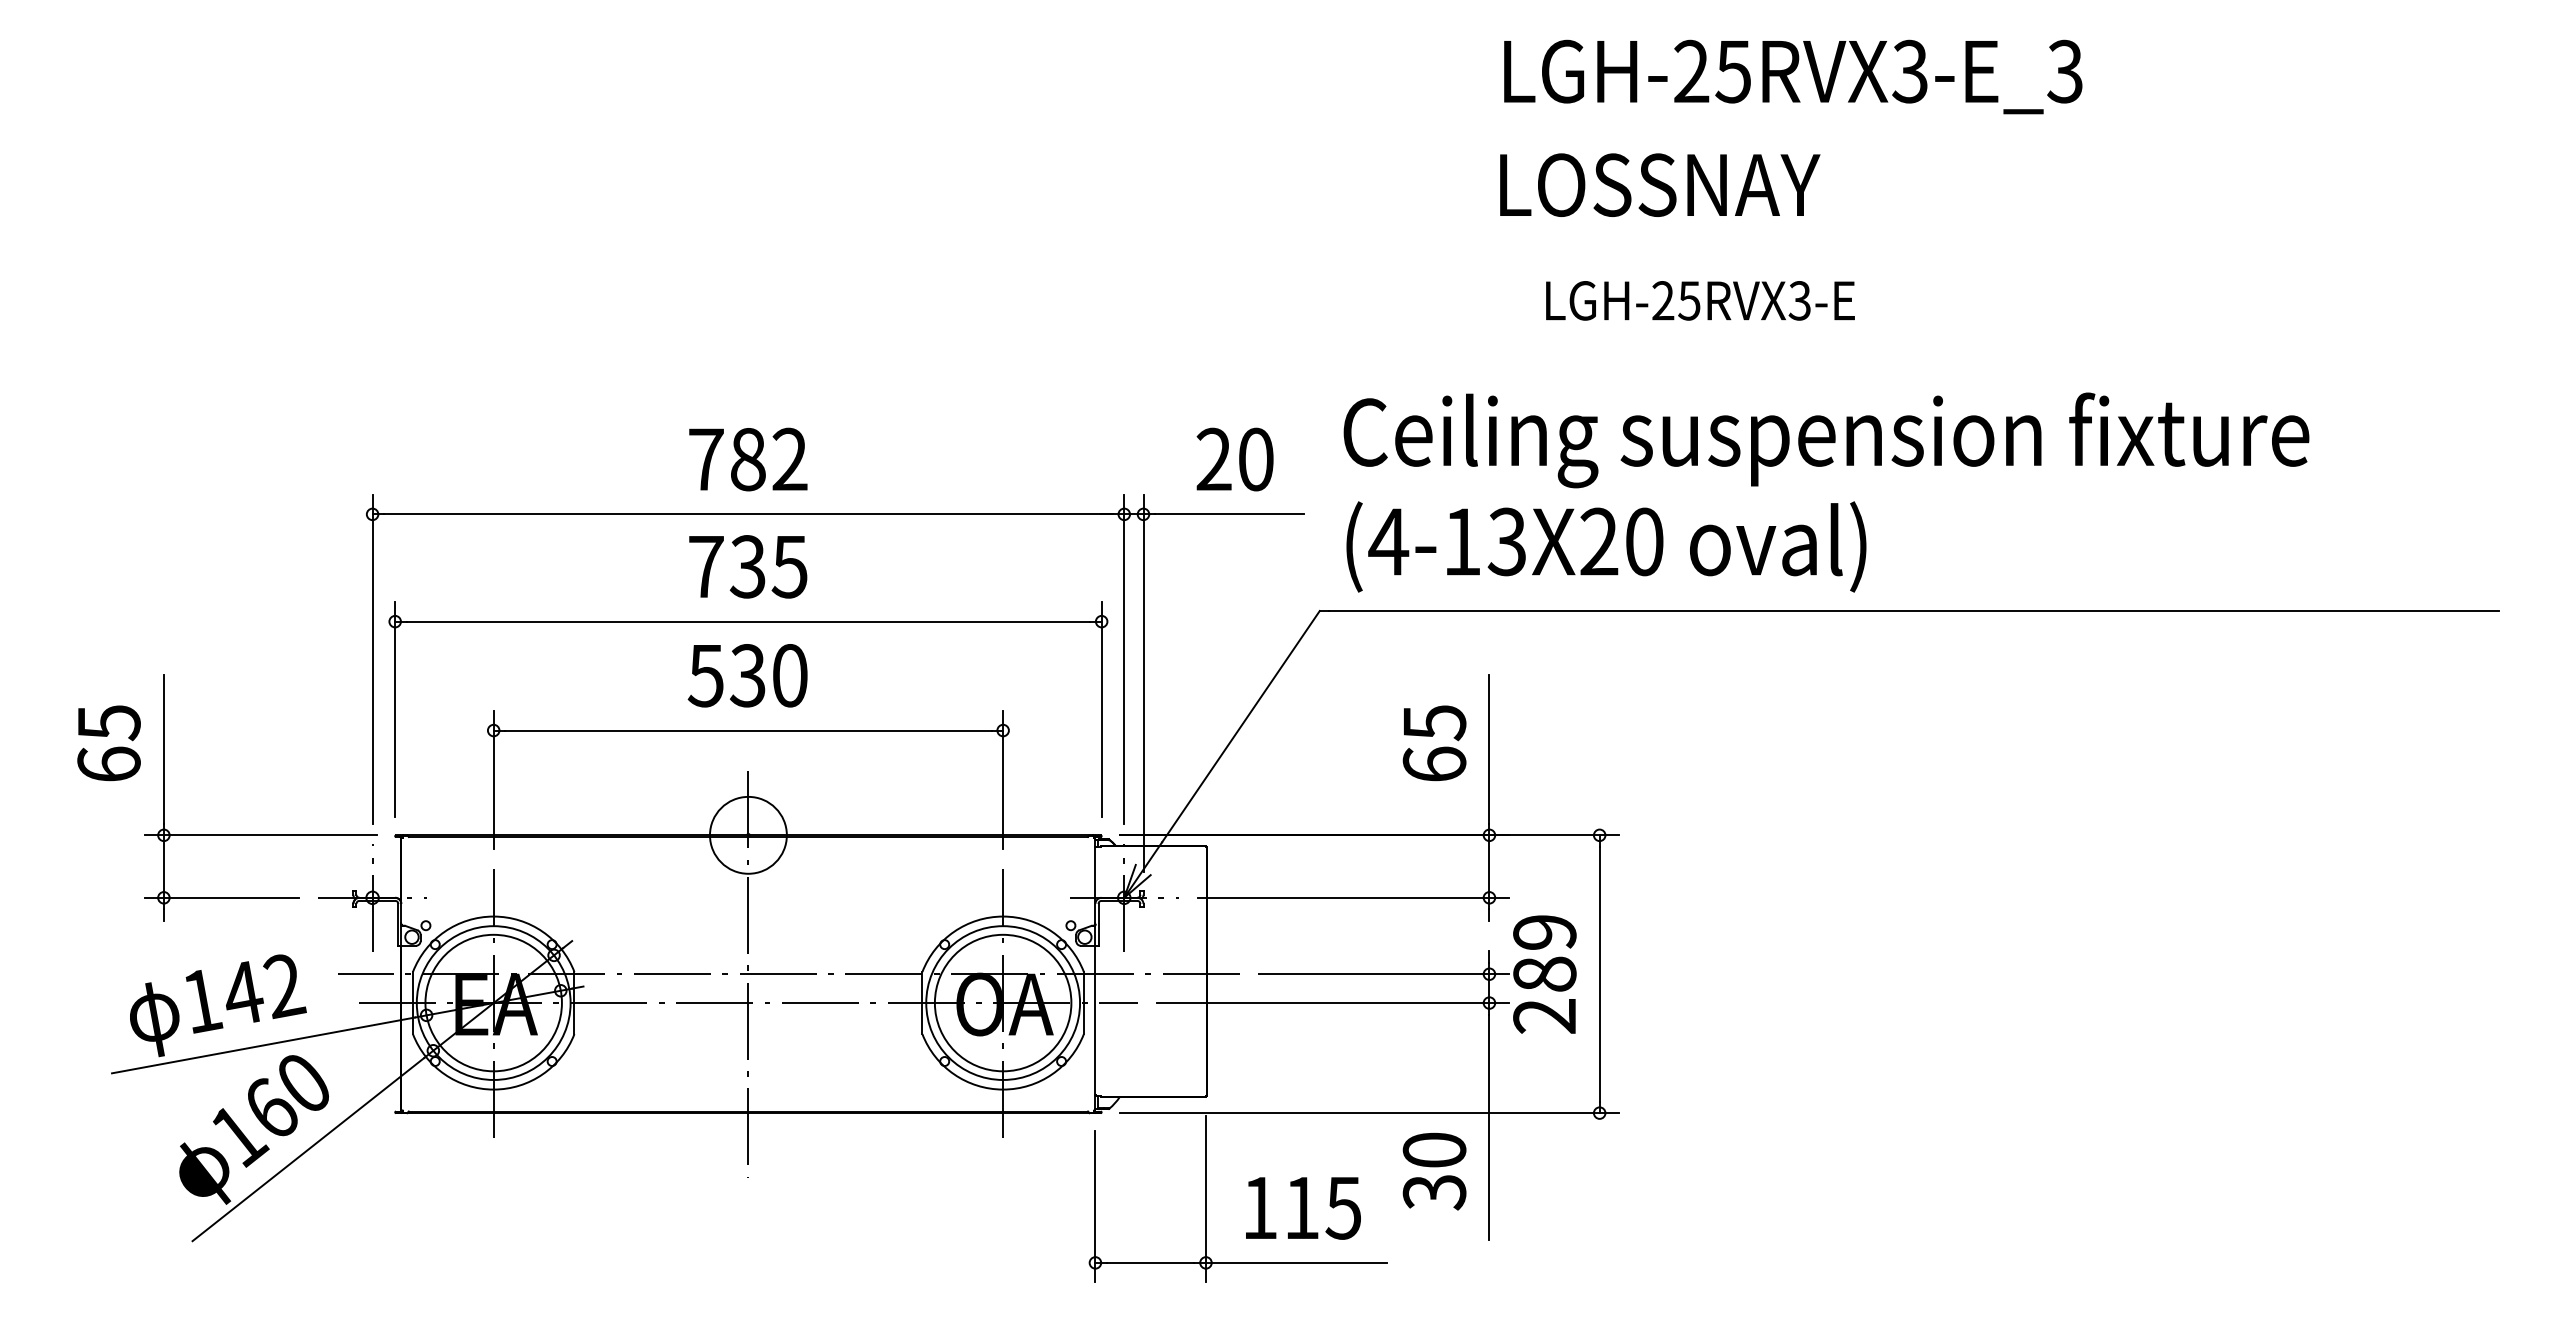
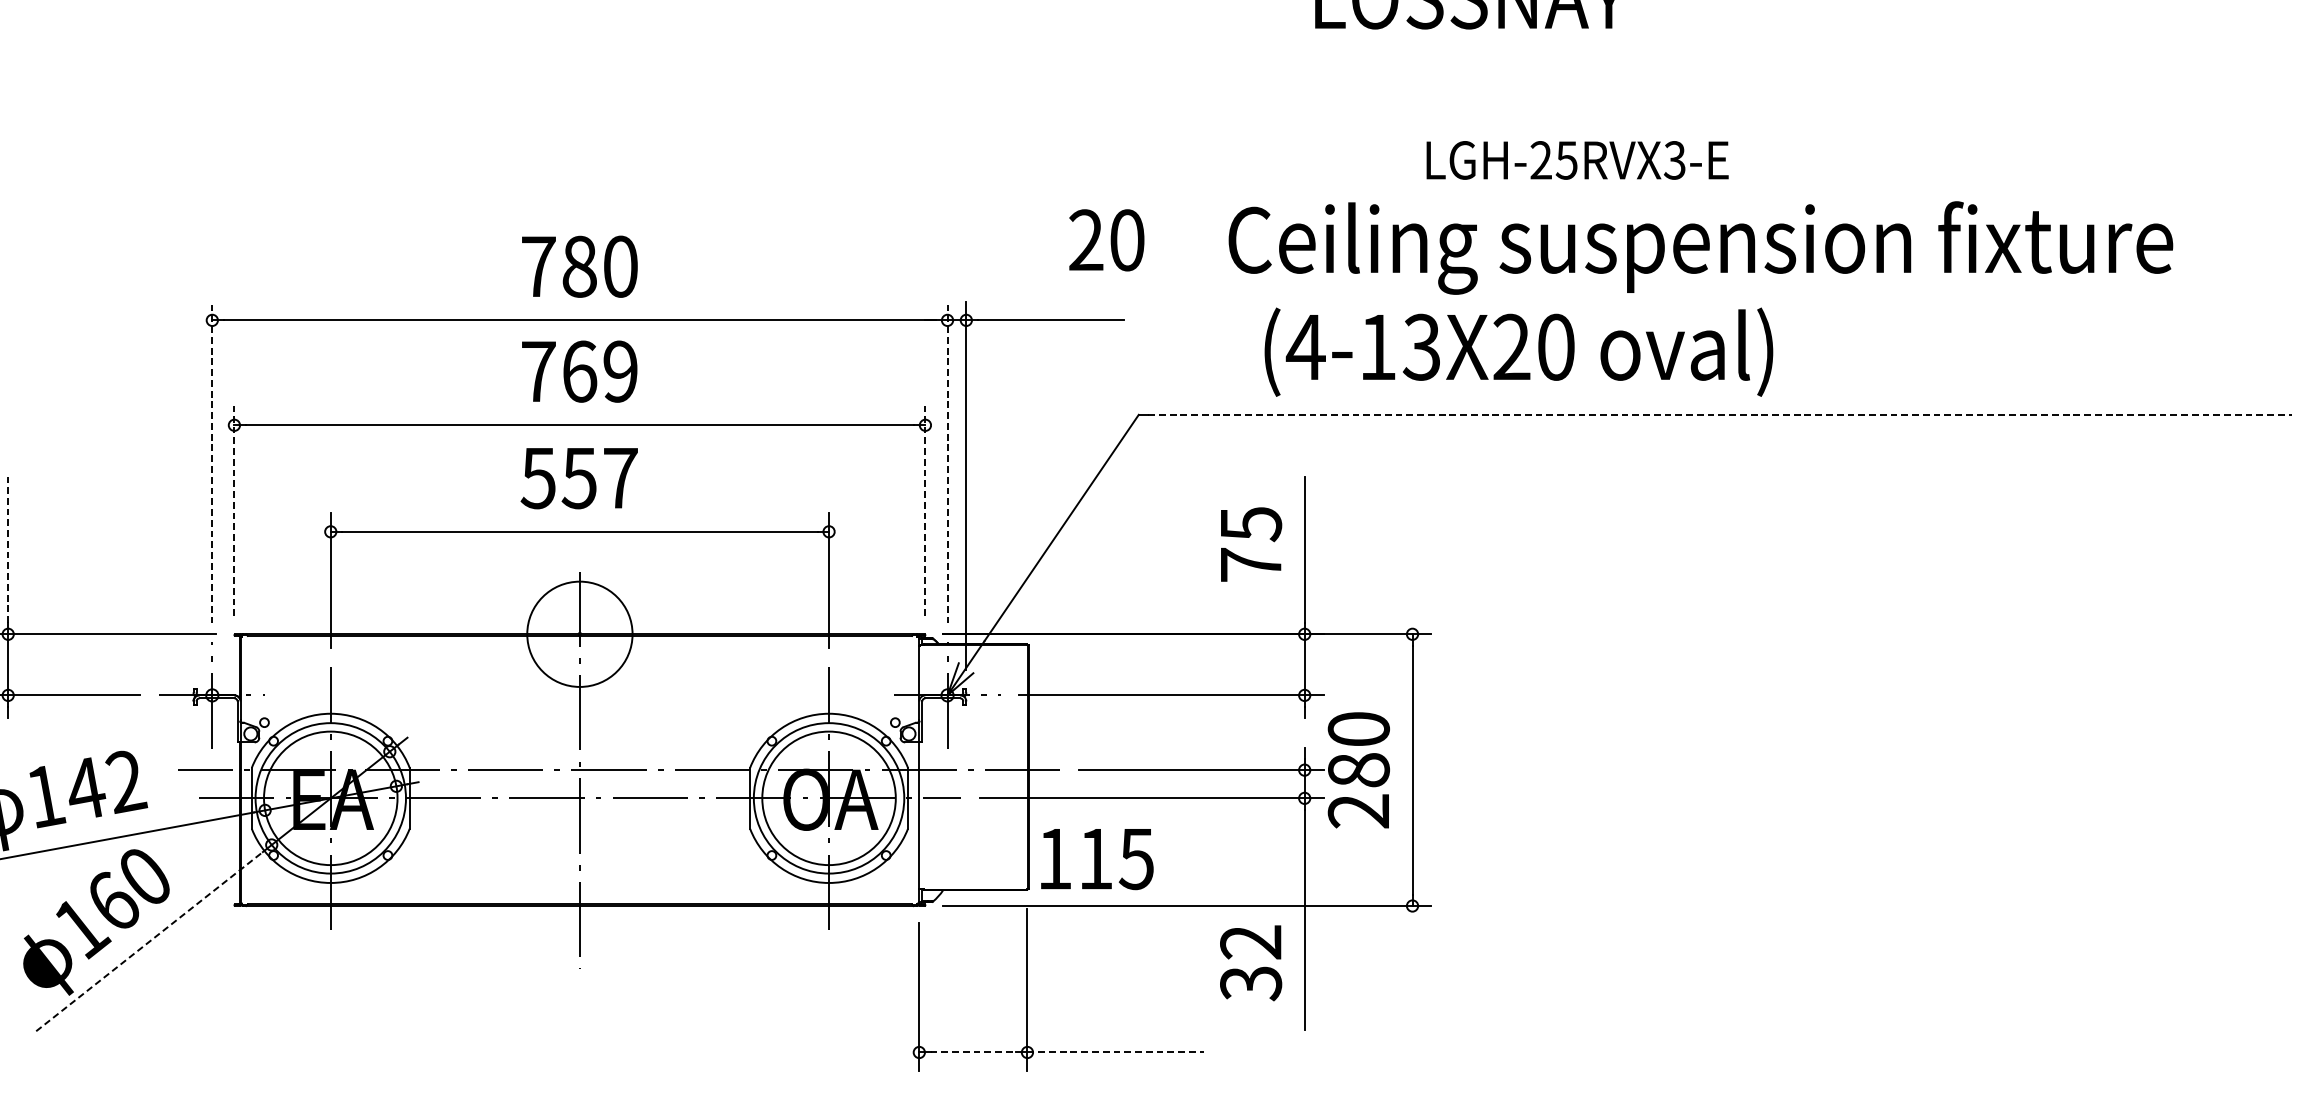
text: (1700, 300) -> (1577, 160), moved
text: (1826, 440) -> (1700, 248), moved
text: (789, 459) -> (620, 266), 782 -> 780
text: (1234, 459) -> (1106, 240), moved
text: (1606, 546) -> (1518, 351), moved
text: (768, 566) -> (599, 371), 735 -> 769
line: (1914, 610) -> (1720, 414), solid -> dashed
line: (372, 659) -> (212, 462), solid -> dashed
line: (1124, 659) -> (947, 462), solid -> dashed
text: (768, 675) -> (599, 477), 530 -> 557
line: (395, 709) -> (234, 511), solid -> dashed
line: (1101, 709) -> (925, 511), solid -> dashed
line: (163, 749) -> (7, 550), solid -> dashed
text: (1434, 763) -> (1250, 564), 65 -> 75
circle: (747, 834) -> (579, 633), size x1.4
text: (1544, 932) -> (1358, 729), 289 -> 280
line: (308, 1149) -> (149, 941), solid -> dashed
text: (1434, 1149) -> (1250, 941), 30 -> 32
text: (1303, 1208) -> (1097, 859), moved
line: (1150, 1262) -> (973, 1052), solid -> dashed
line: (1296, 1262) -> (1115, 1052), solid -> dashed

